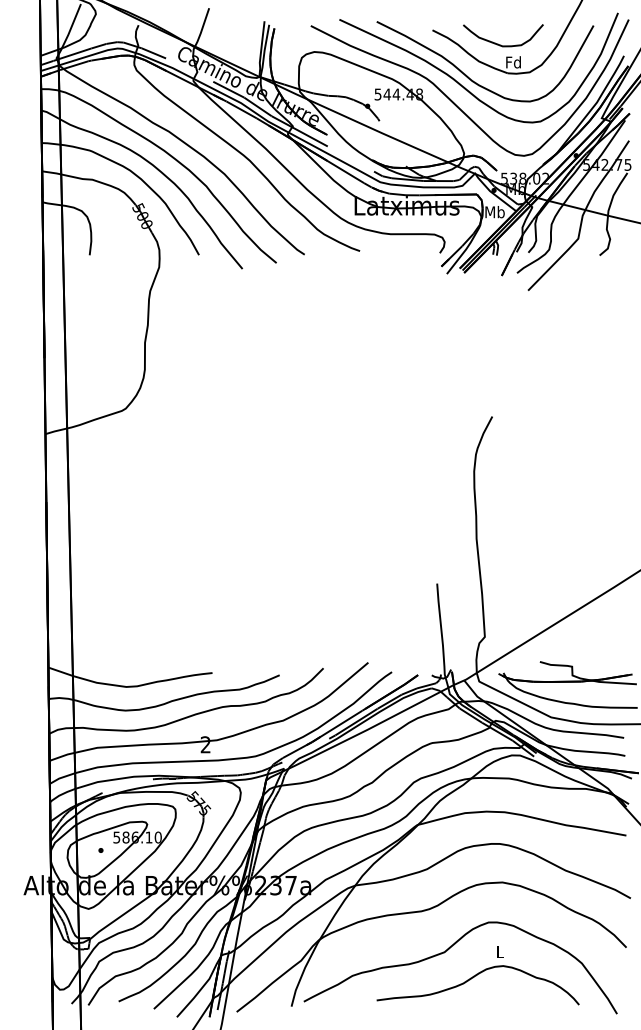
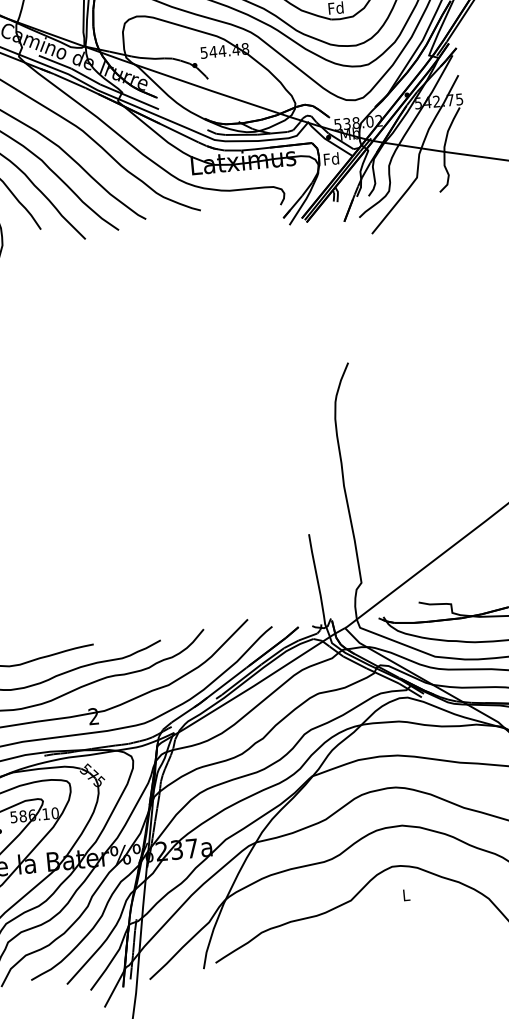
text: (494, 212) -> (331, 159), Mb -> Fd
curve: (473, 978) -> (382, 923), removed

